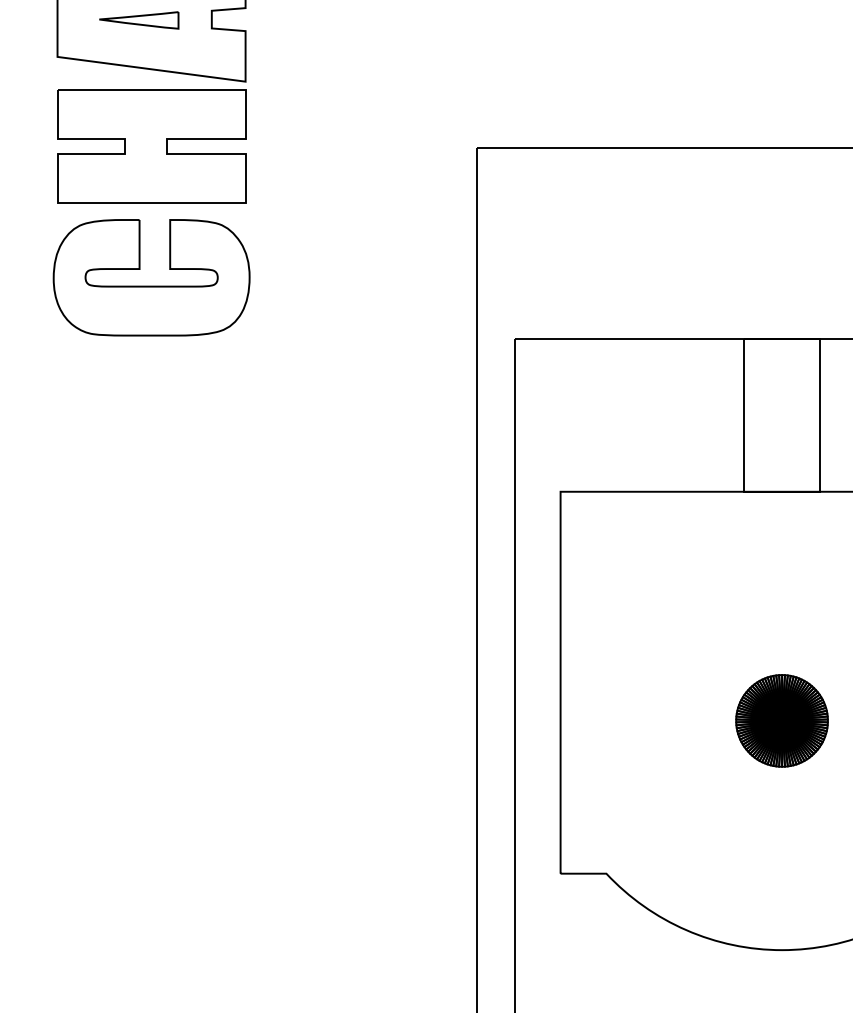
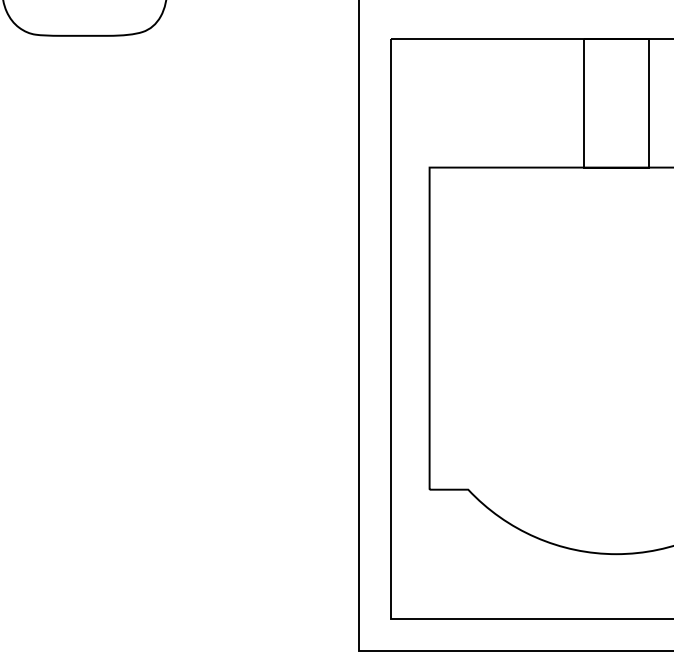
part: (781, 720) -> (615, 360), removed

